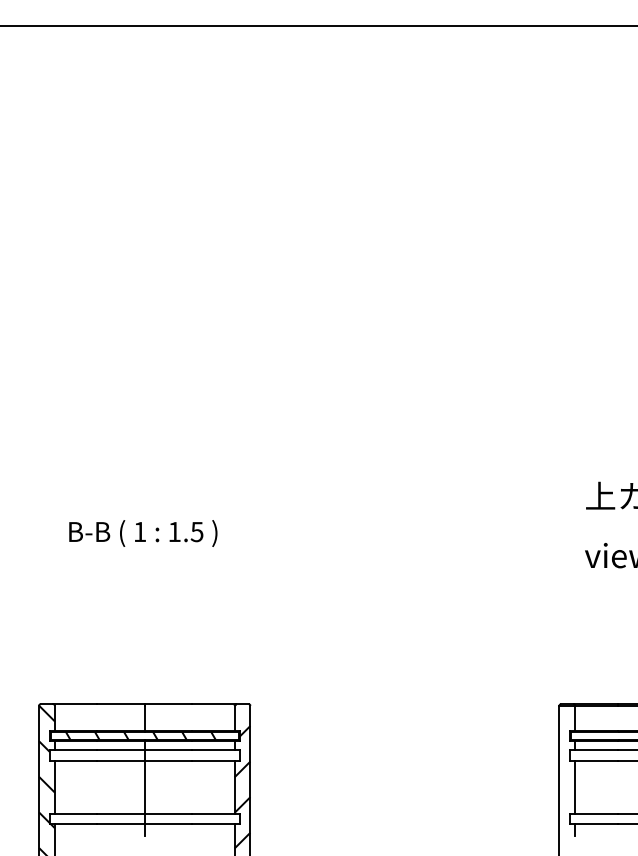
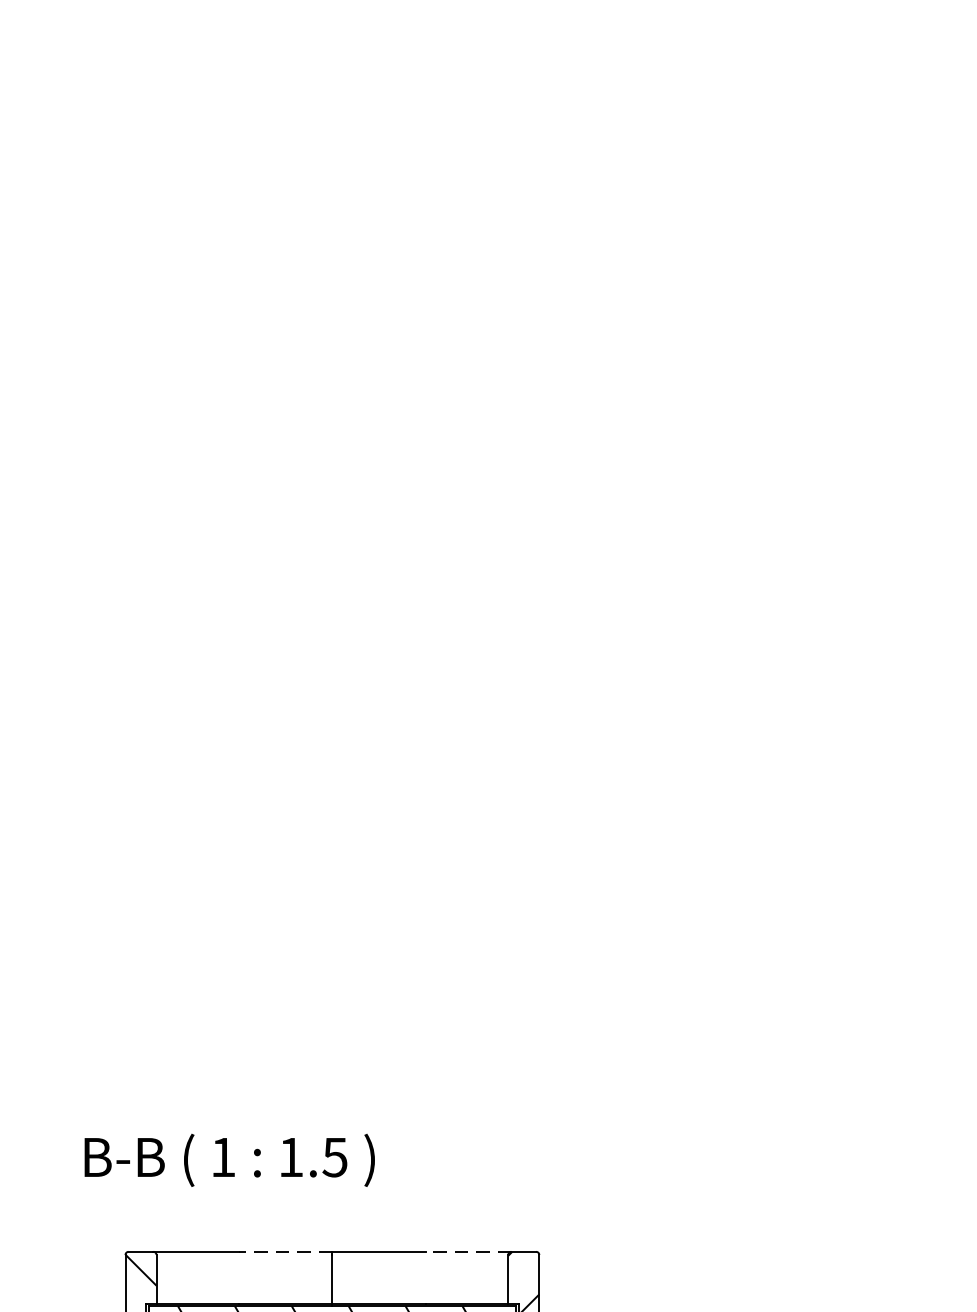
text: (143, 533) -> (230, 1160), moved
line: (120, 704) -> (284, 1252), solid -> dashed
line: (214, 704) -> (468, 1252), solid -> dashed

